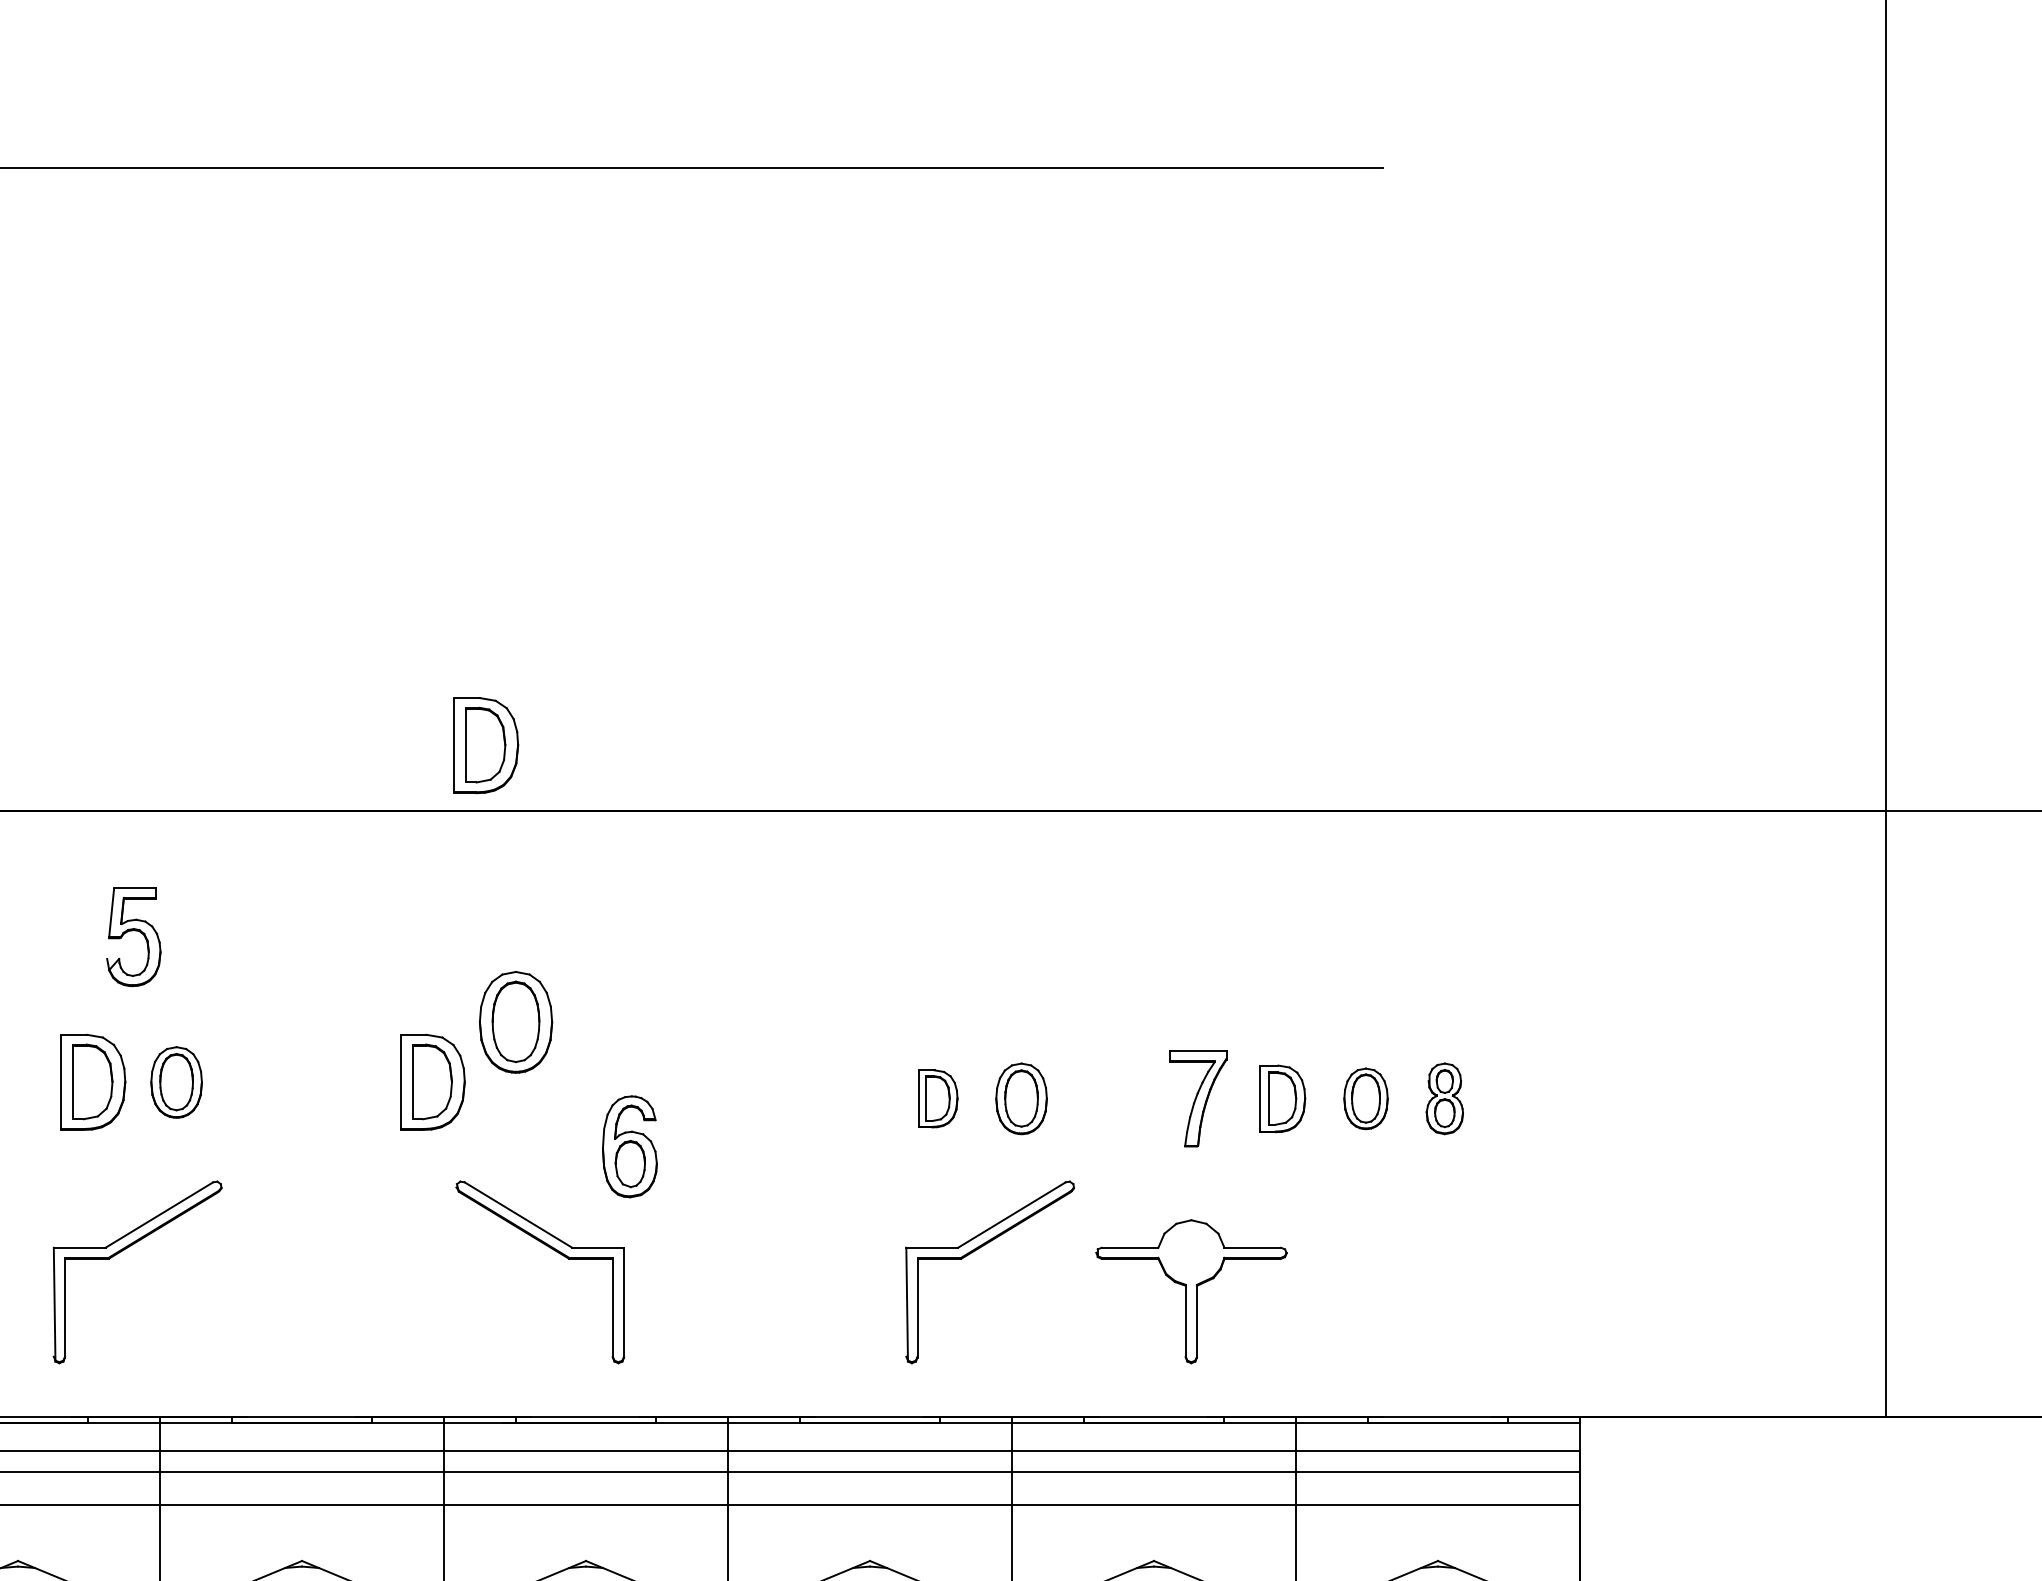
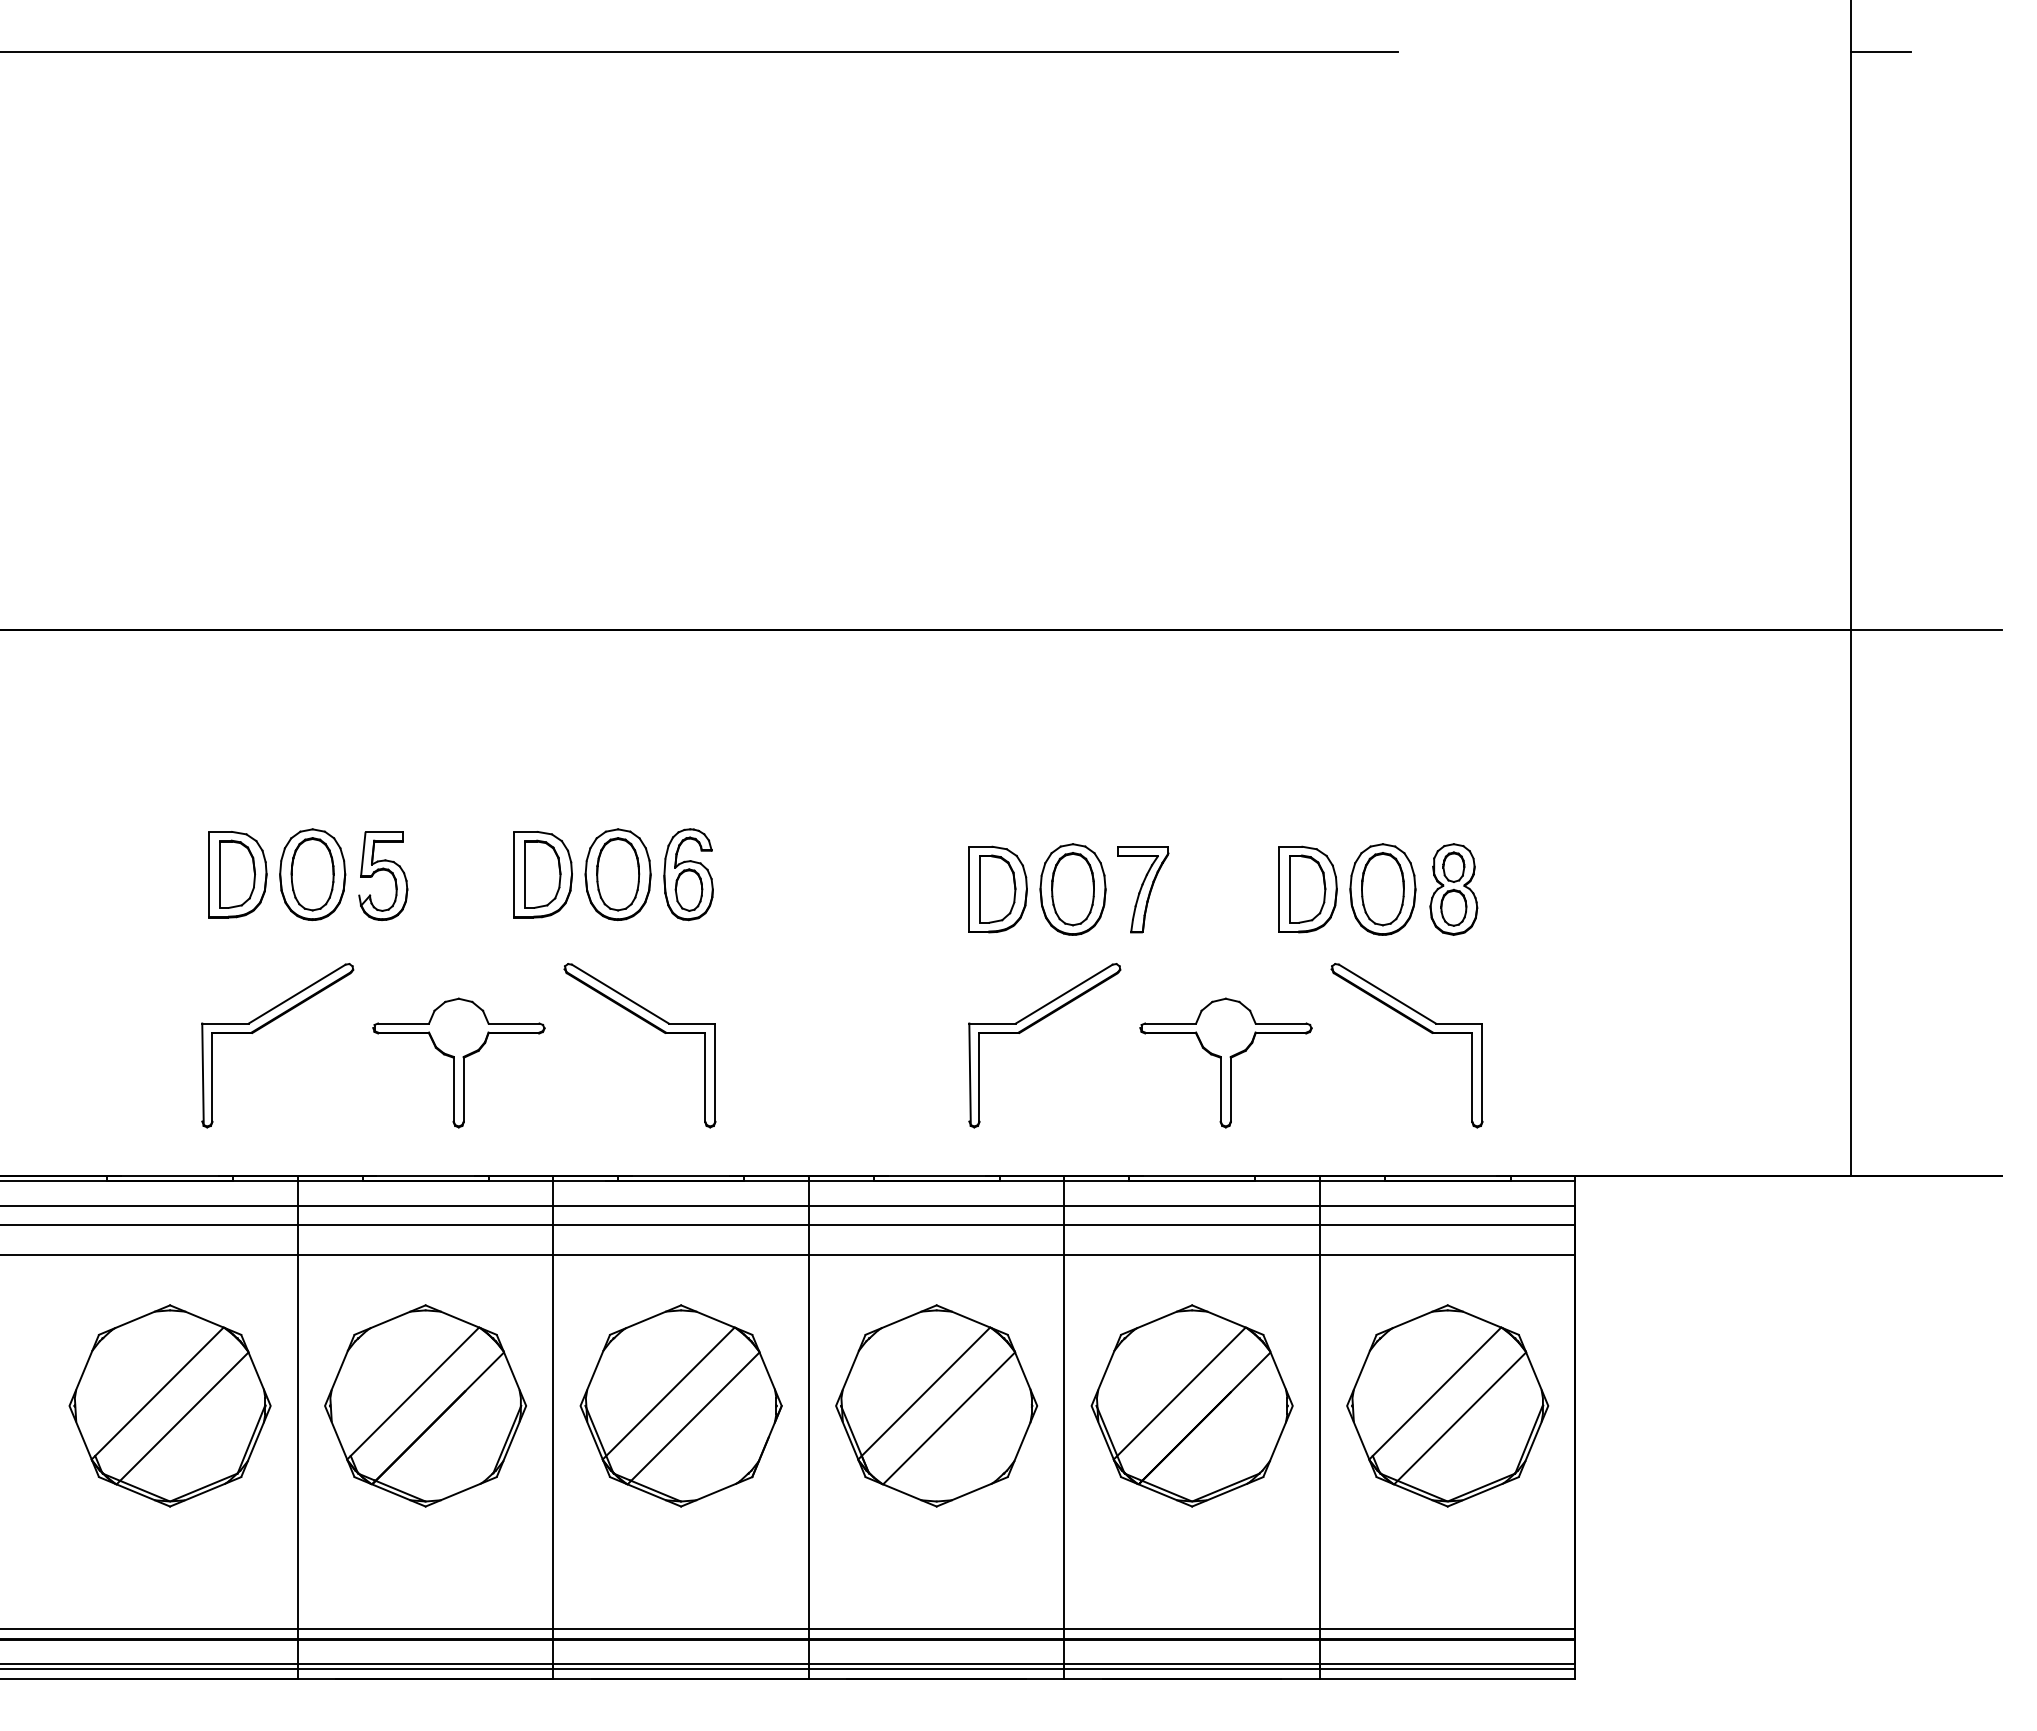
line: (1919, 167) -> (1880, 51), added
part: (485, 745) -> (590, 571), removed
part: (134, 936) -> (383, 875), moved
part: (515, 1022) -> (617, 874), moved
part: (176, 1082) -> (312, 874), size x1.43
part: (937, 1098) -> (997, 889), size x1.67
part: (1020, 1098) -> (1072, 889), size x1.43
part: (1198, 1098) -> (1143, 889), moved
part: (1282, 1098) -> (1307, 889), size x1.43
part: (1365, 1098) -> (1382, 889), size x1.67
part: (1444, 1098) -> (1453, 889), size x1.43
part: (629, 1146) -> (688, 874), moved
part: (1404, 1249) -> (1417, 1025), added
part: (338, 1291) -> (458, 1062), added

